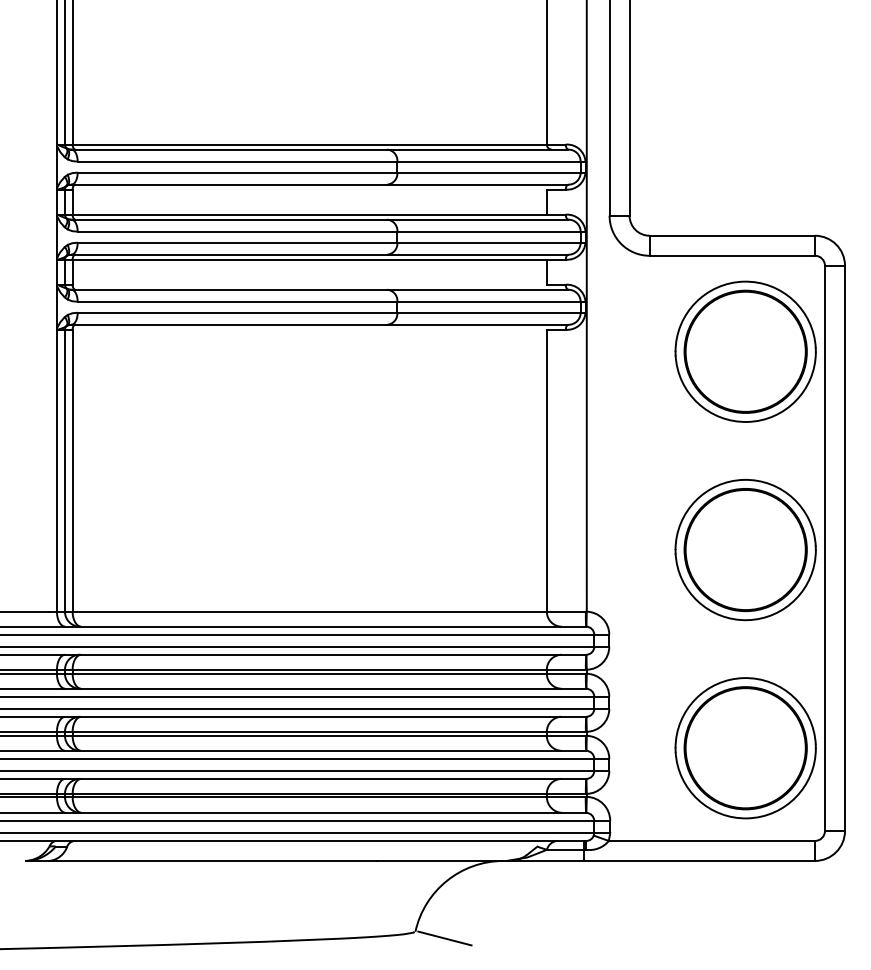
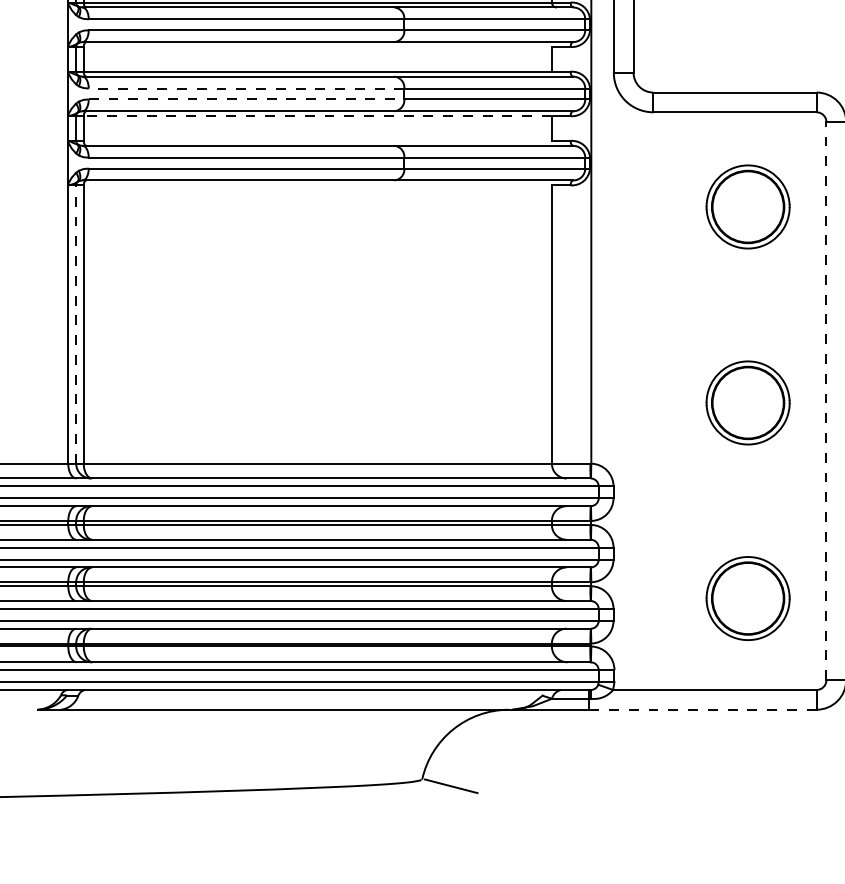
line: (237, 231) -> (246, 88), solid -> dashed
line: (237, 242) -> (246, 99), solid -> dashed
line: (309, 259) -> (317, 115), solid -> dashed
part: (745, 351) -> (748, 206), size x0.6
line: (64, 470) -> (75, 324), solid -> dashed
line: (824, 548) -> (825, 401), solid -> dashed
part: (745, 550) -> (748, 403), size x0.6
part: (745, 748) -> (748, 598), size x0.6
line: (699, 860) -> (702, 709), solid -> dashed

